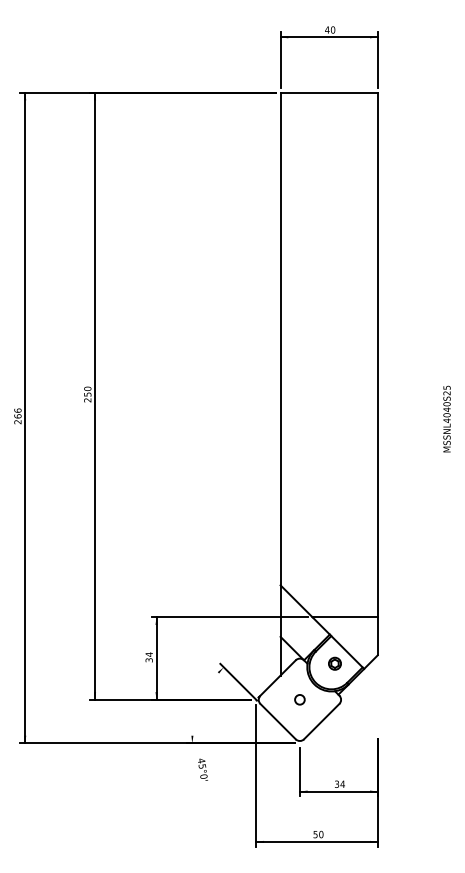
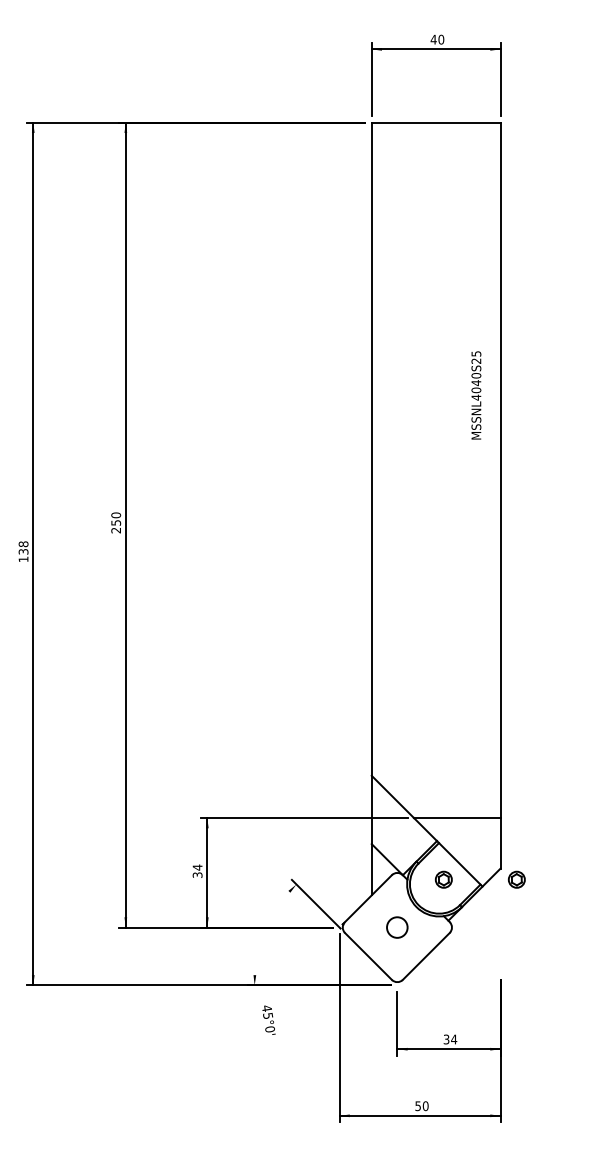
text: (17, 416) -> (23, 551), 266 -> 138
text: (447, 419) -> (476, 395), moved
part: (389, 663) -> (516, 879), added
circle: (300, 699) -> (397, 927), size x1.6

